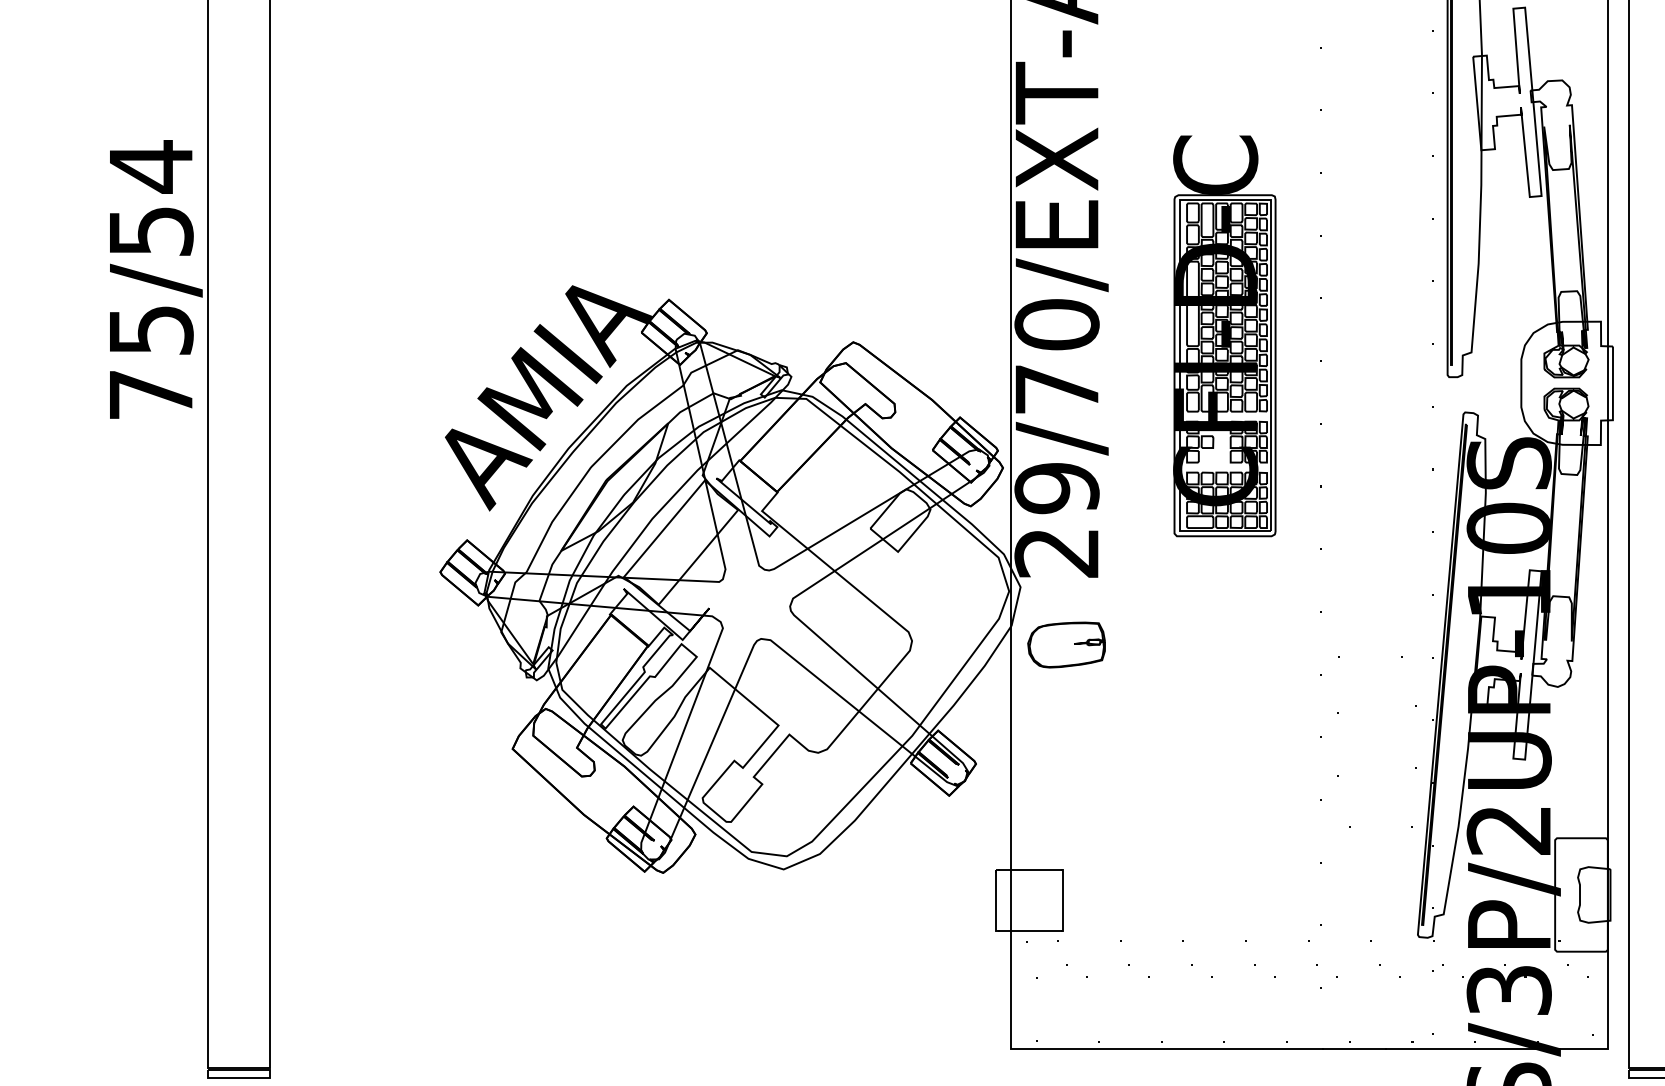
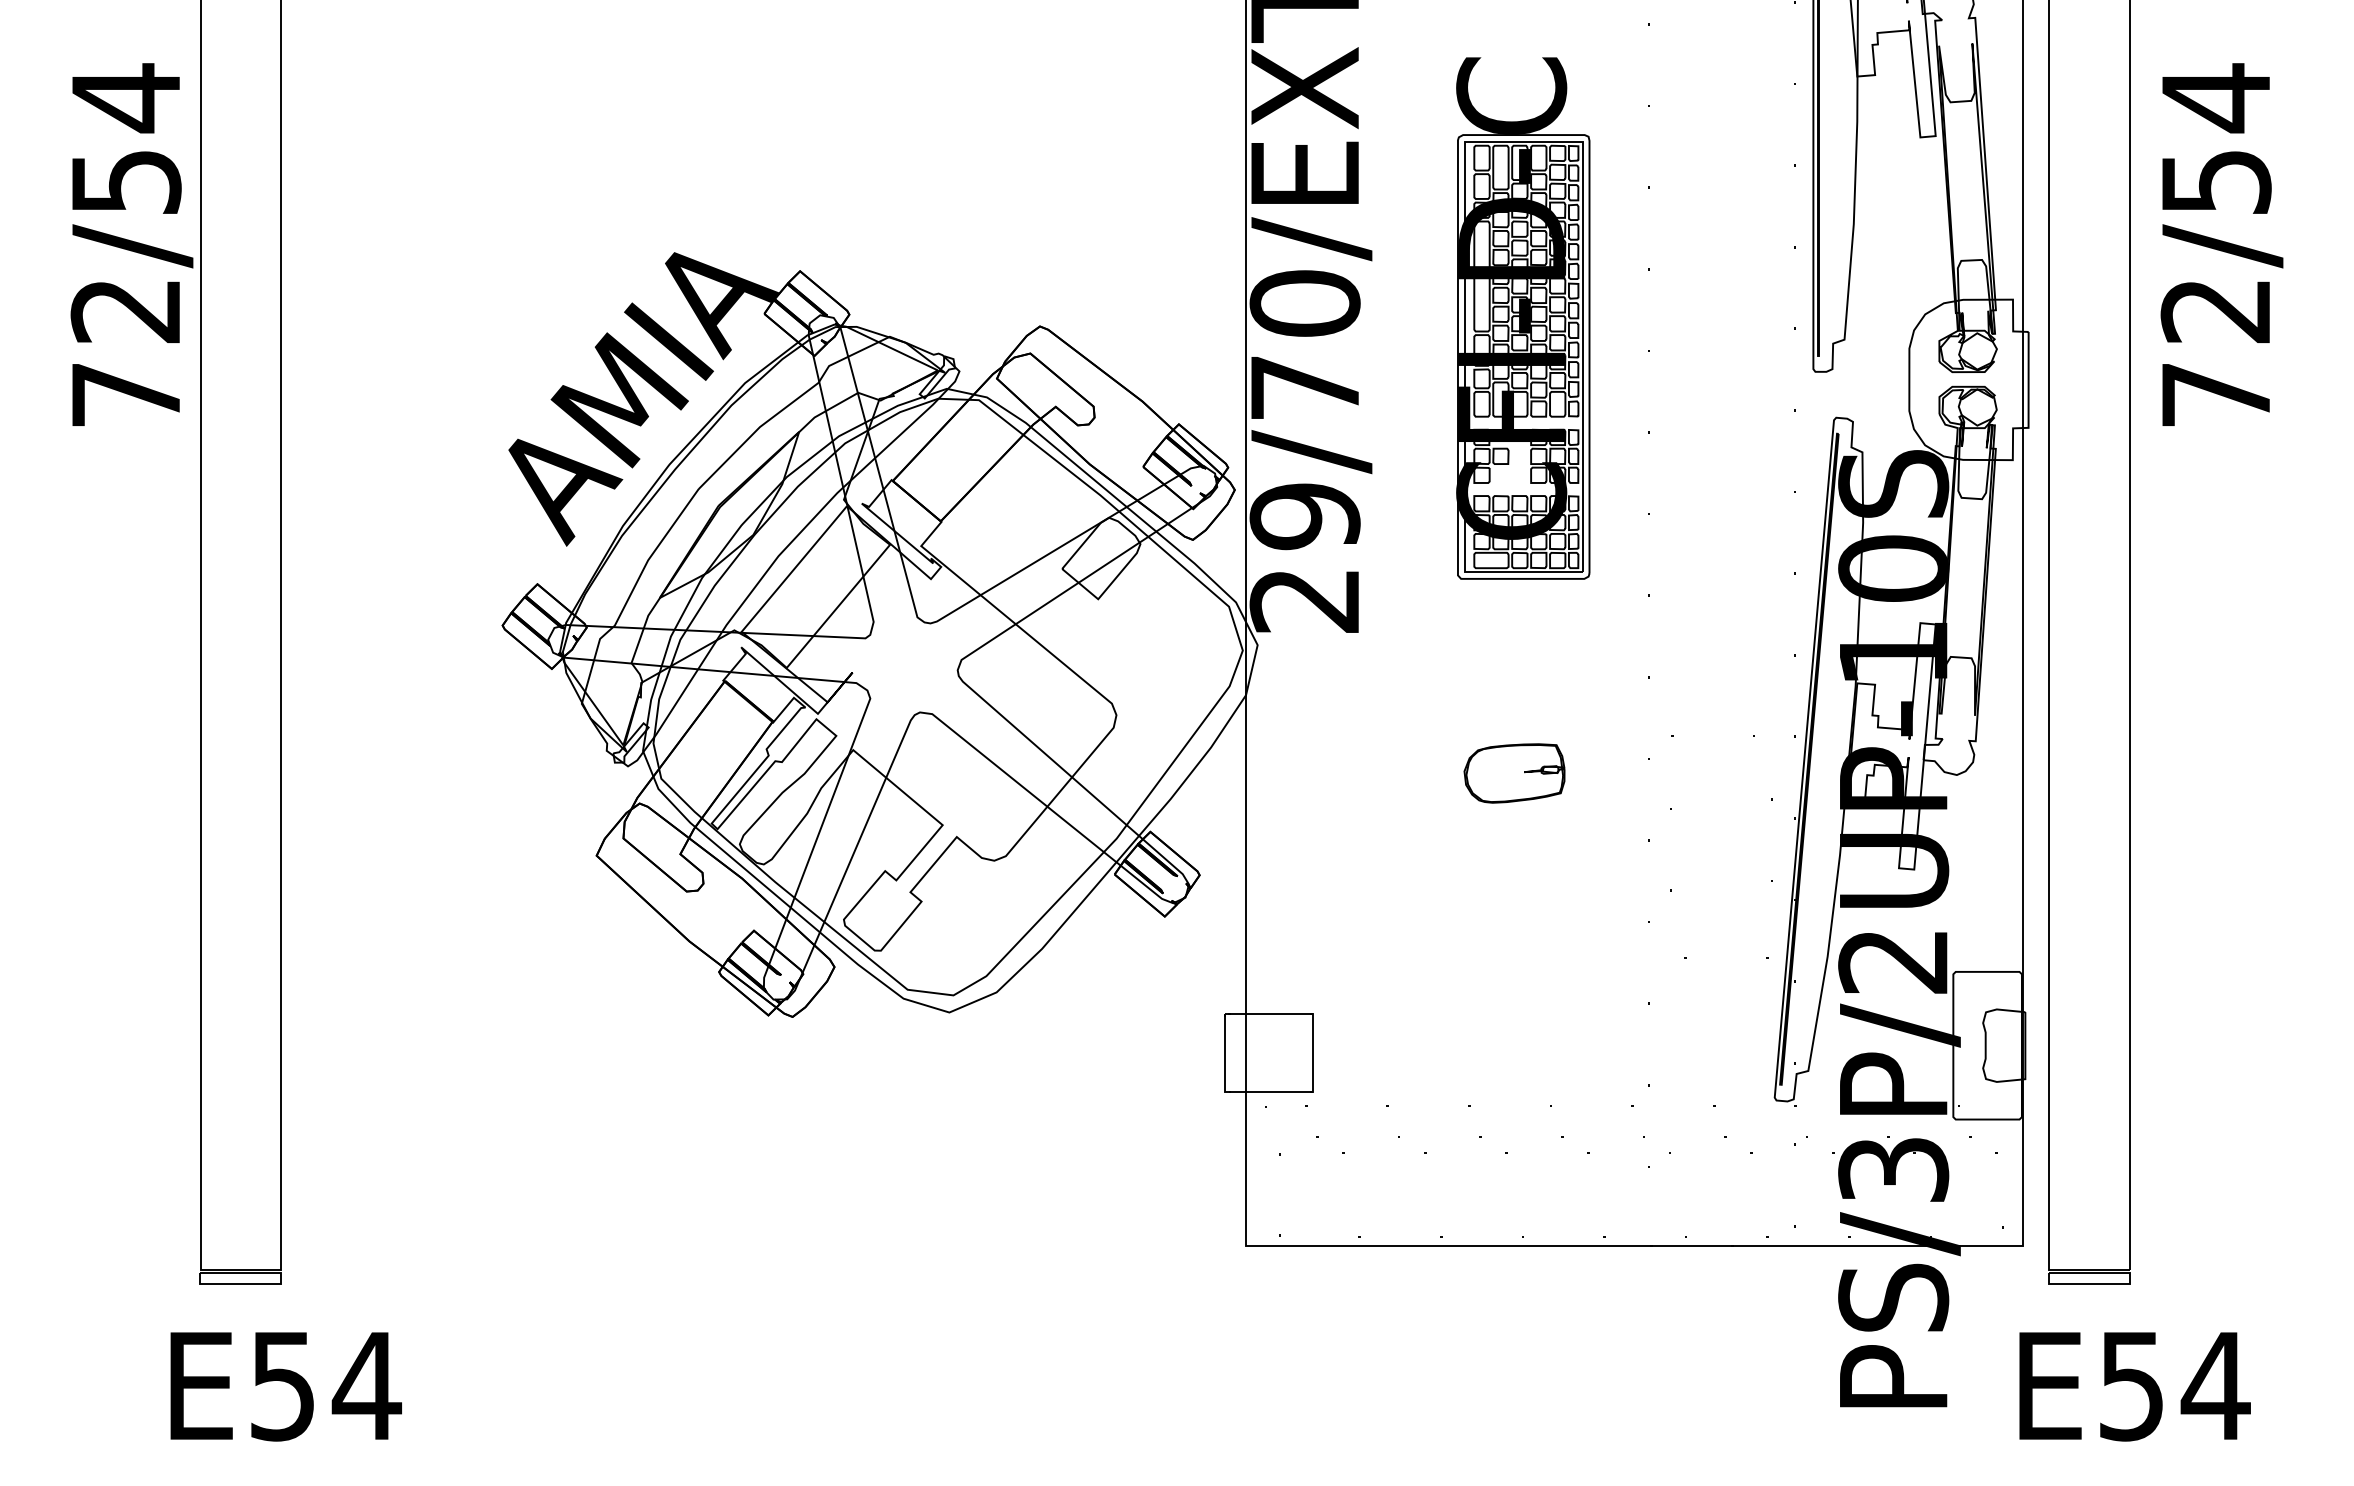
text: (150, 330) -> (125, 311), 75/54 -> 72/54
part: (1066, 645) -> (1514, 773), moved

